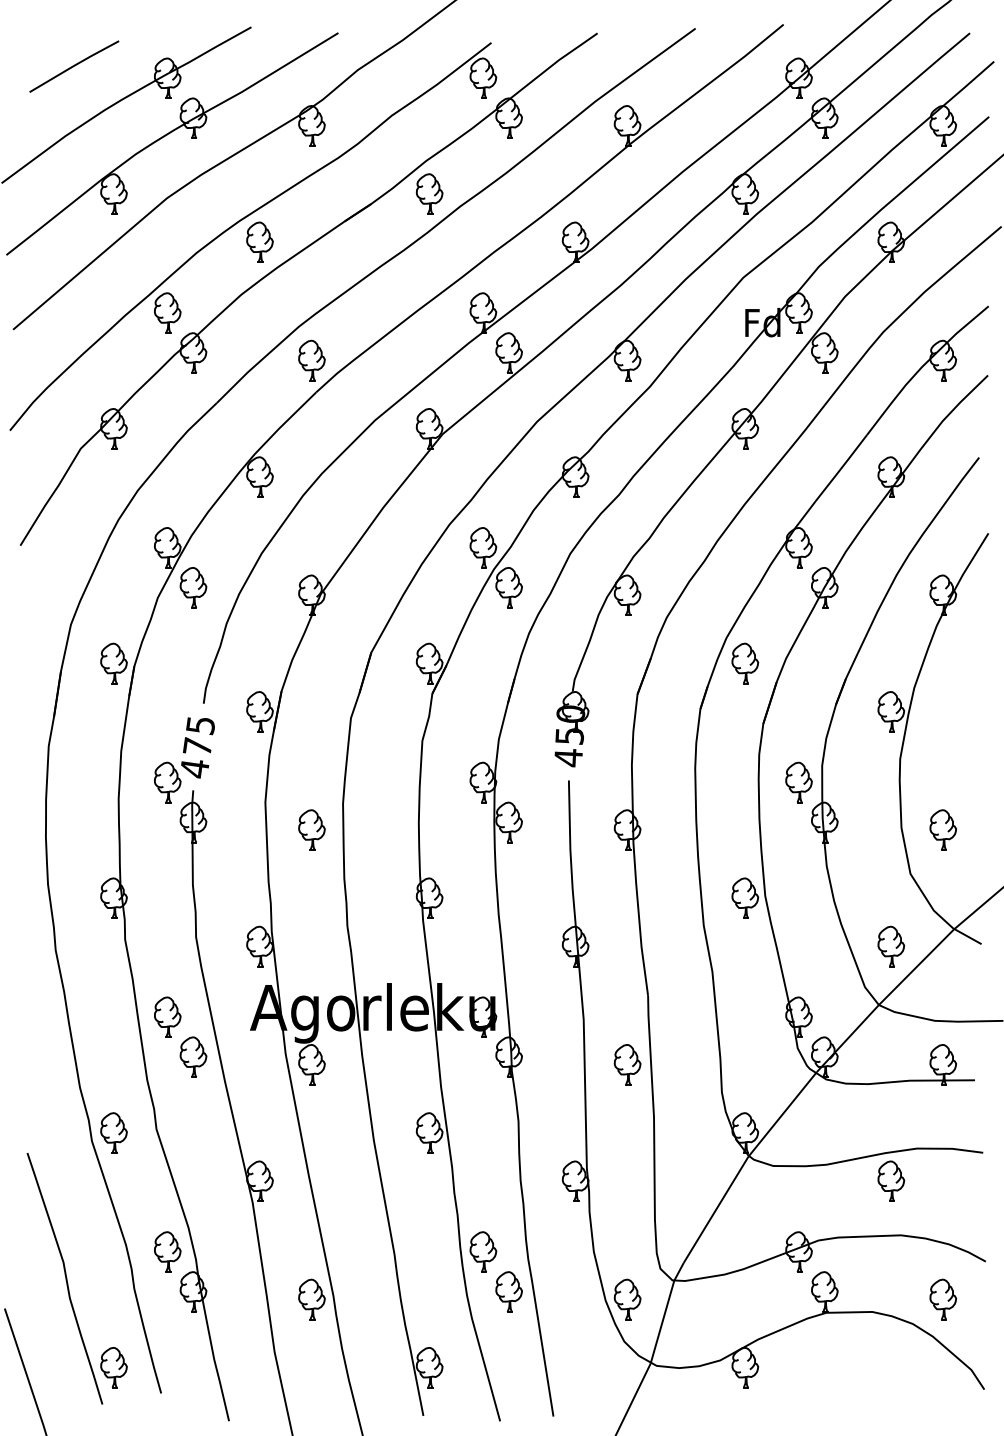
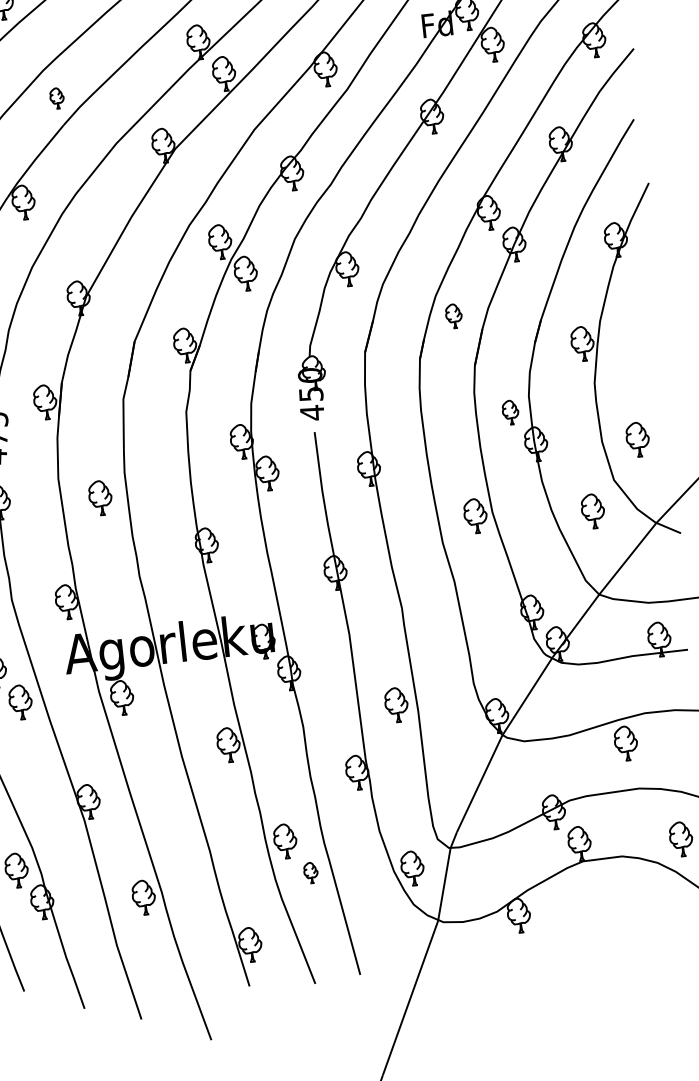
part: (311, 360) -> (56, 98), size x0.6
part: (745, 663) -> (454, 316), size x0.7
part: (798, 782) -> (510, 412), size x0.7
part: (891, 946) -> (593, 511), moved
part: (627, 1064) -> (396, 704), moved
part: (508, 1291) -> (310, 872), size x0.6

